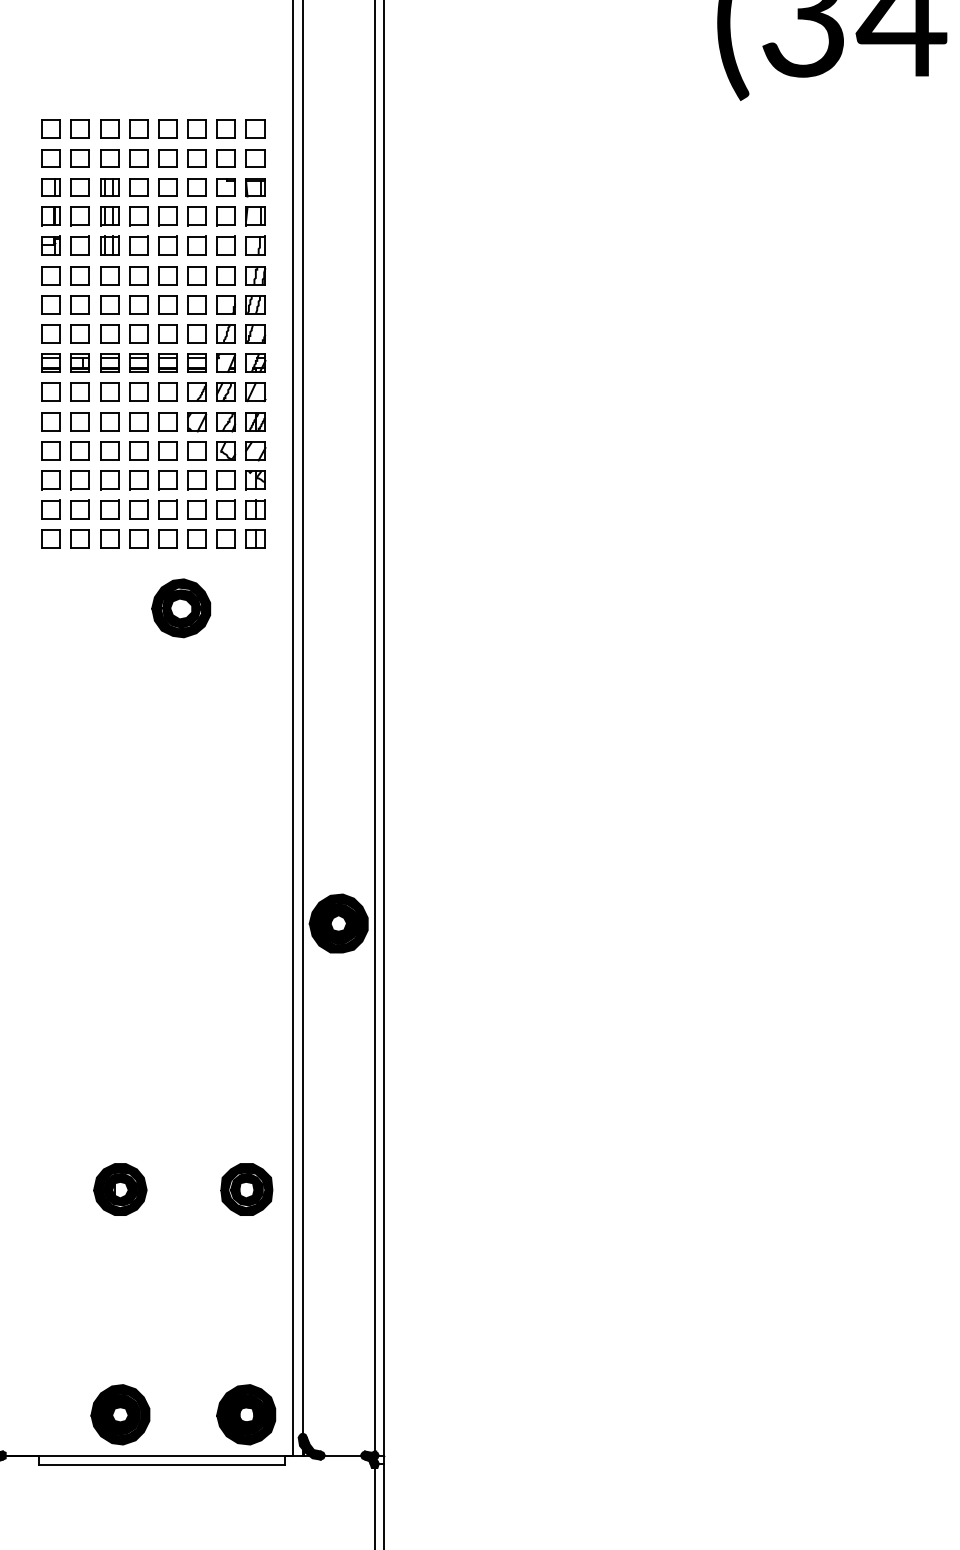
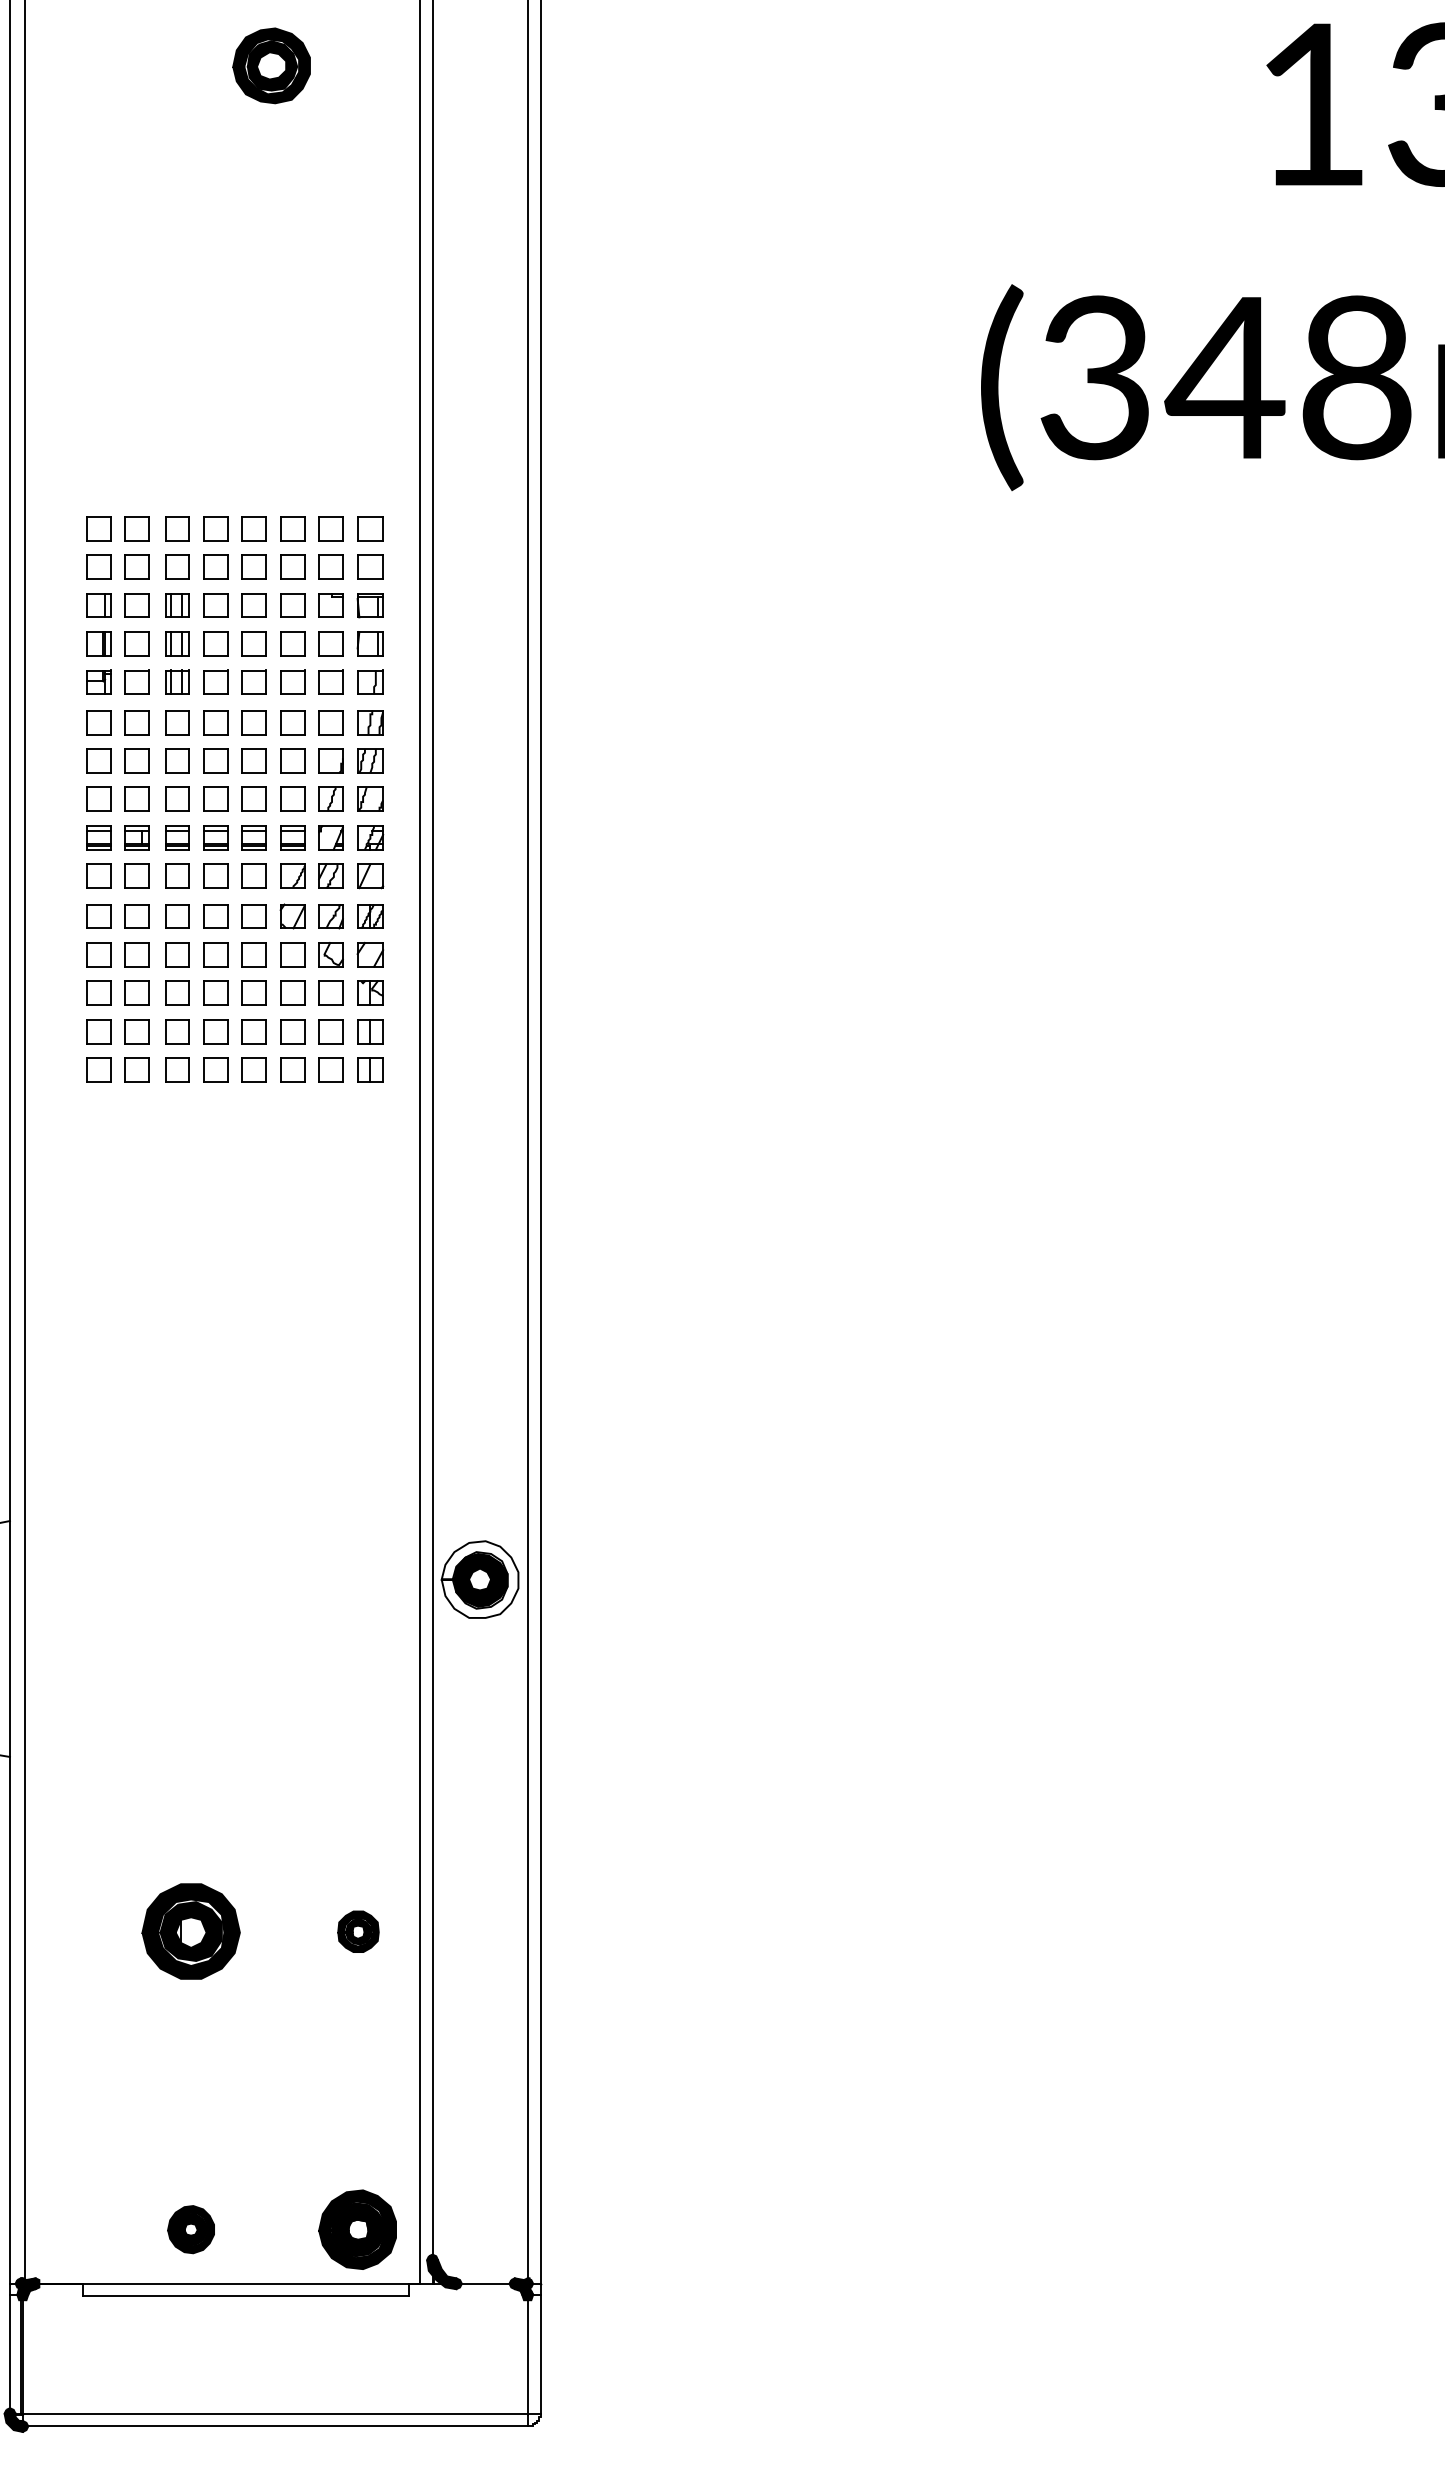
part: (181, 608) -> (271, 1162), removed
fill: (338, 923) -> (479, 1579), removed
part: (119, 1189) -> (190, 1931), size x1.4
part: (246, 1189) -> (358, 1931), size x0.6
part: (119, 1414) -> (190, 2229), size x0.6

